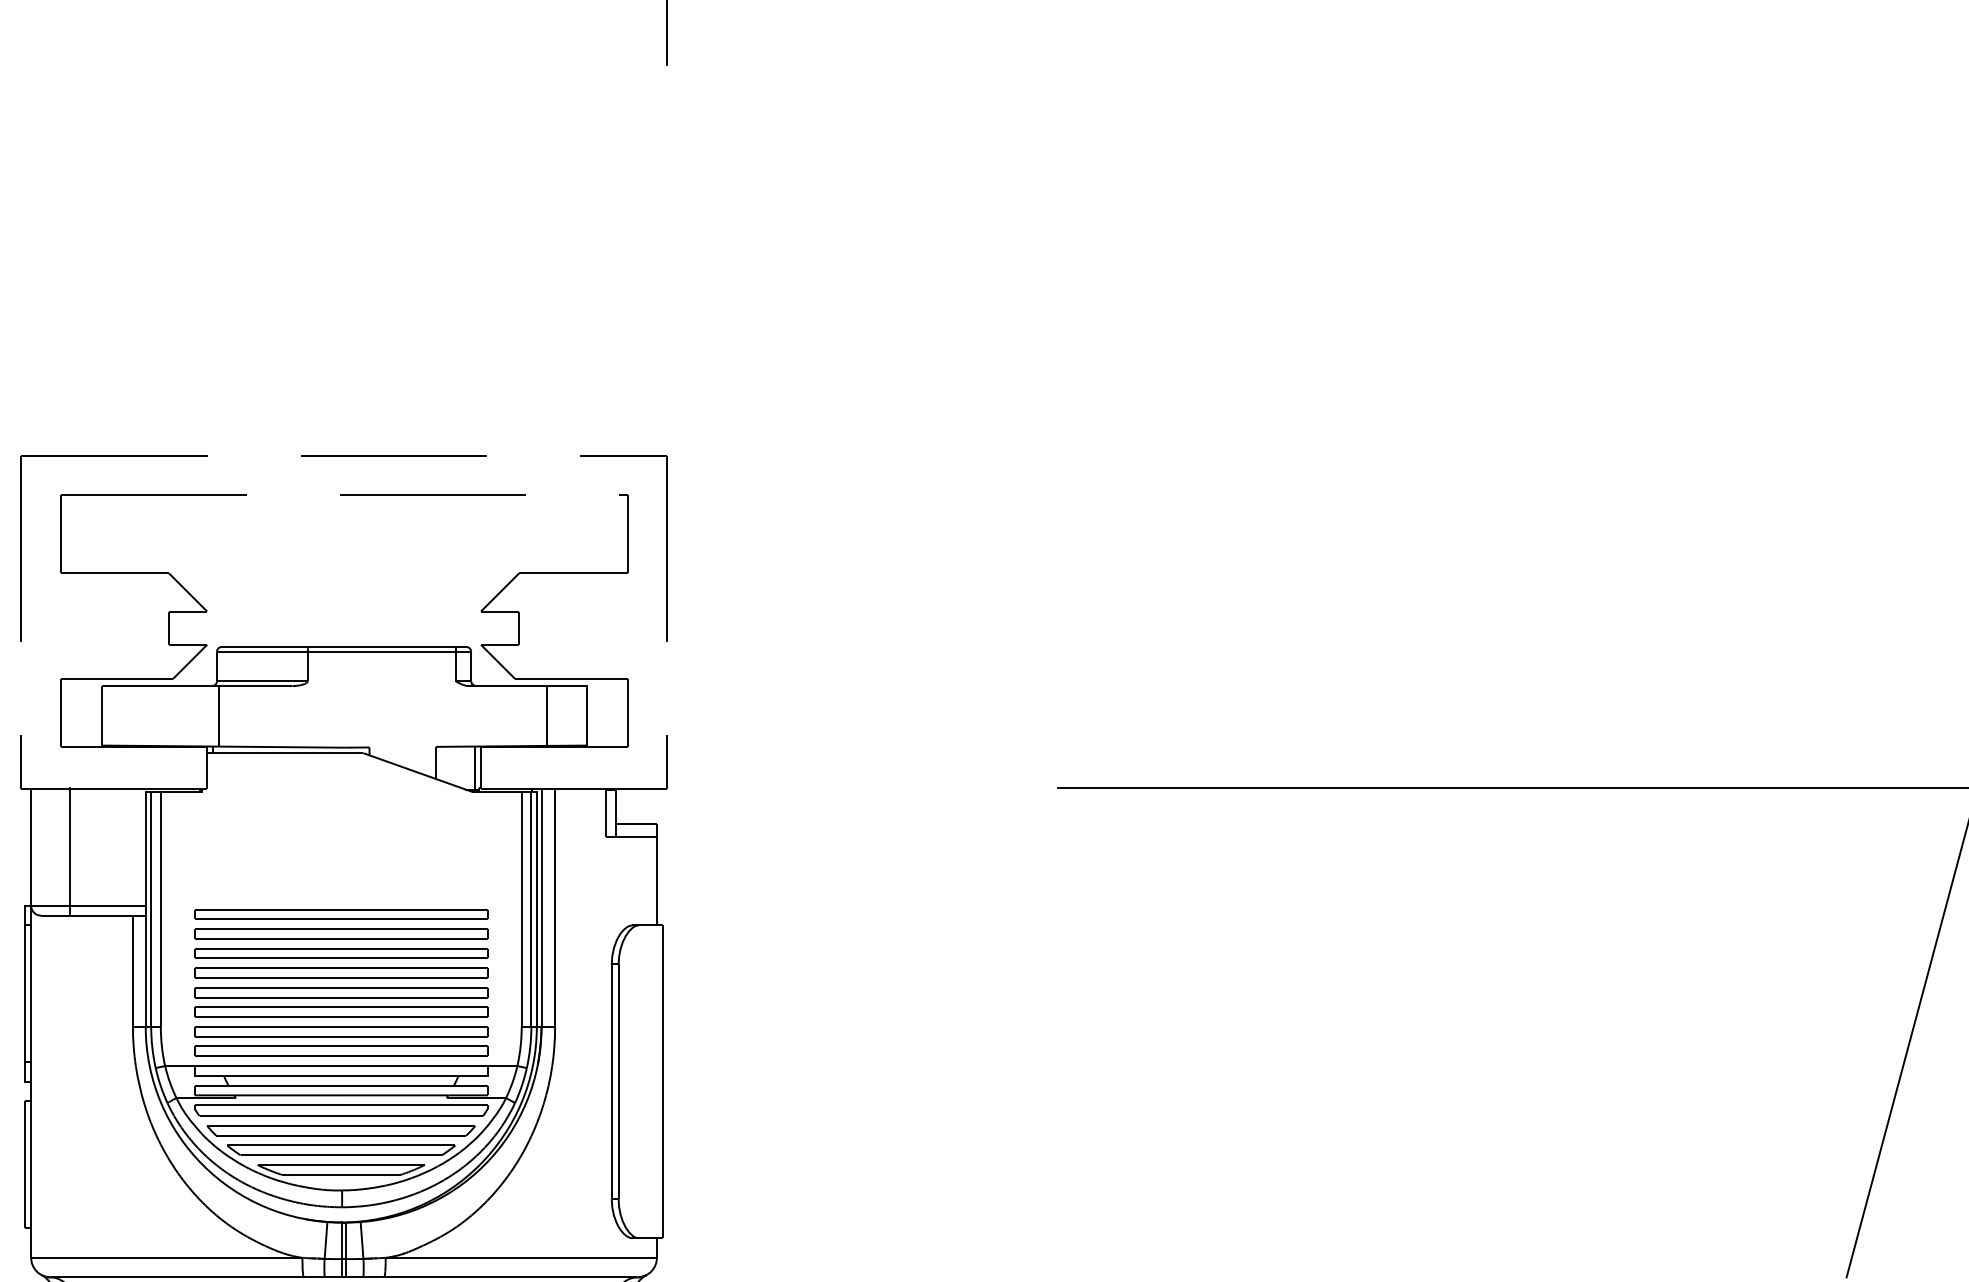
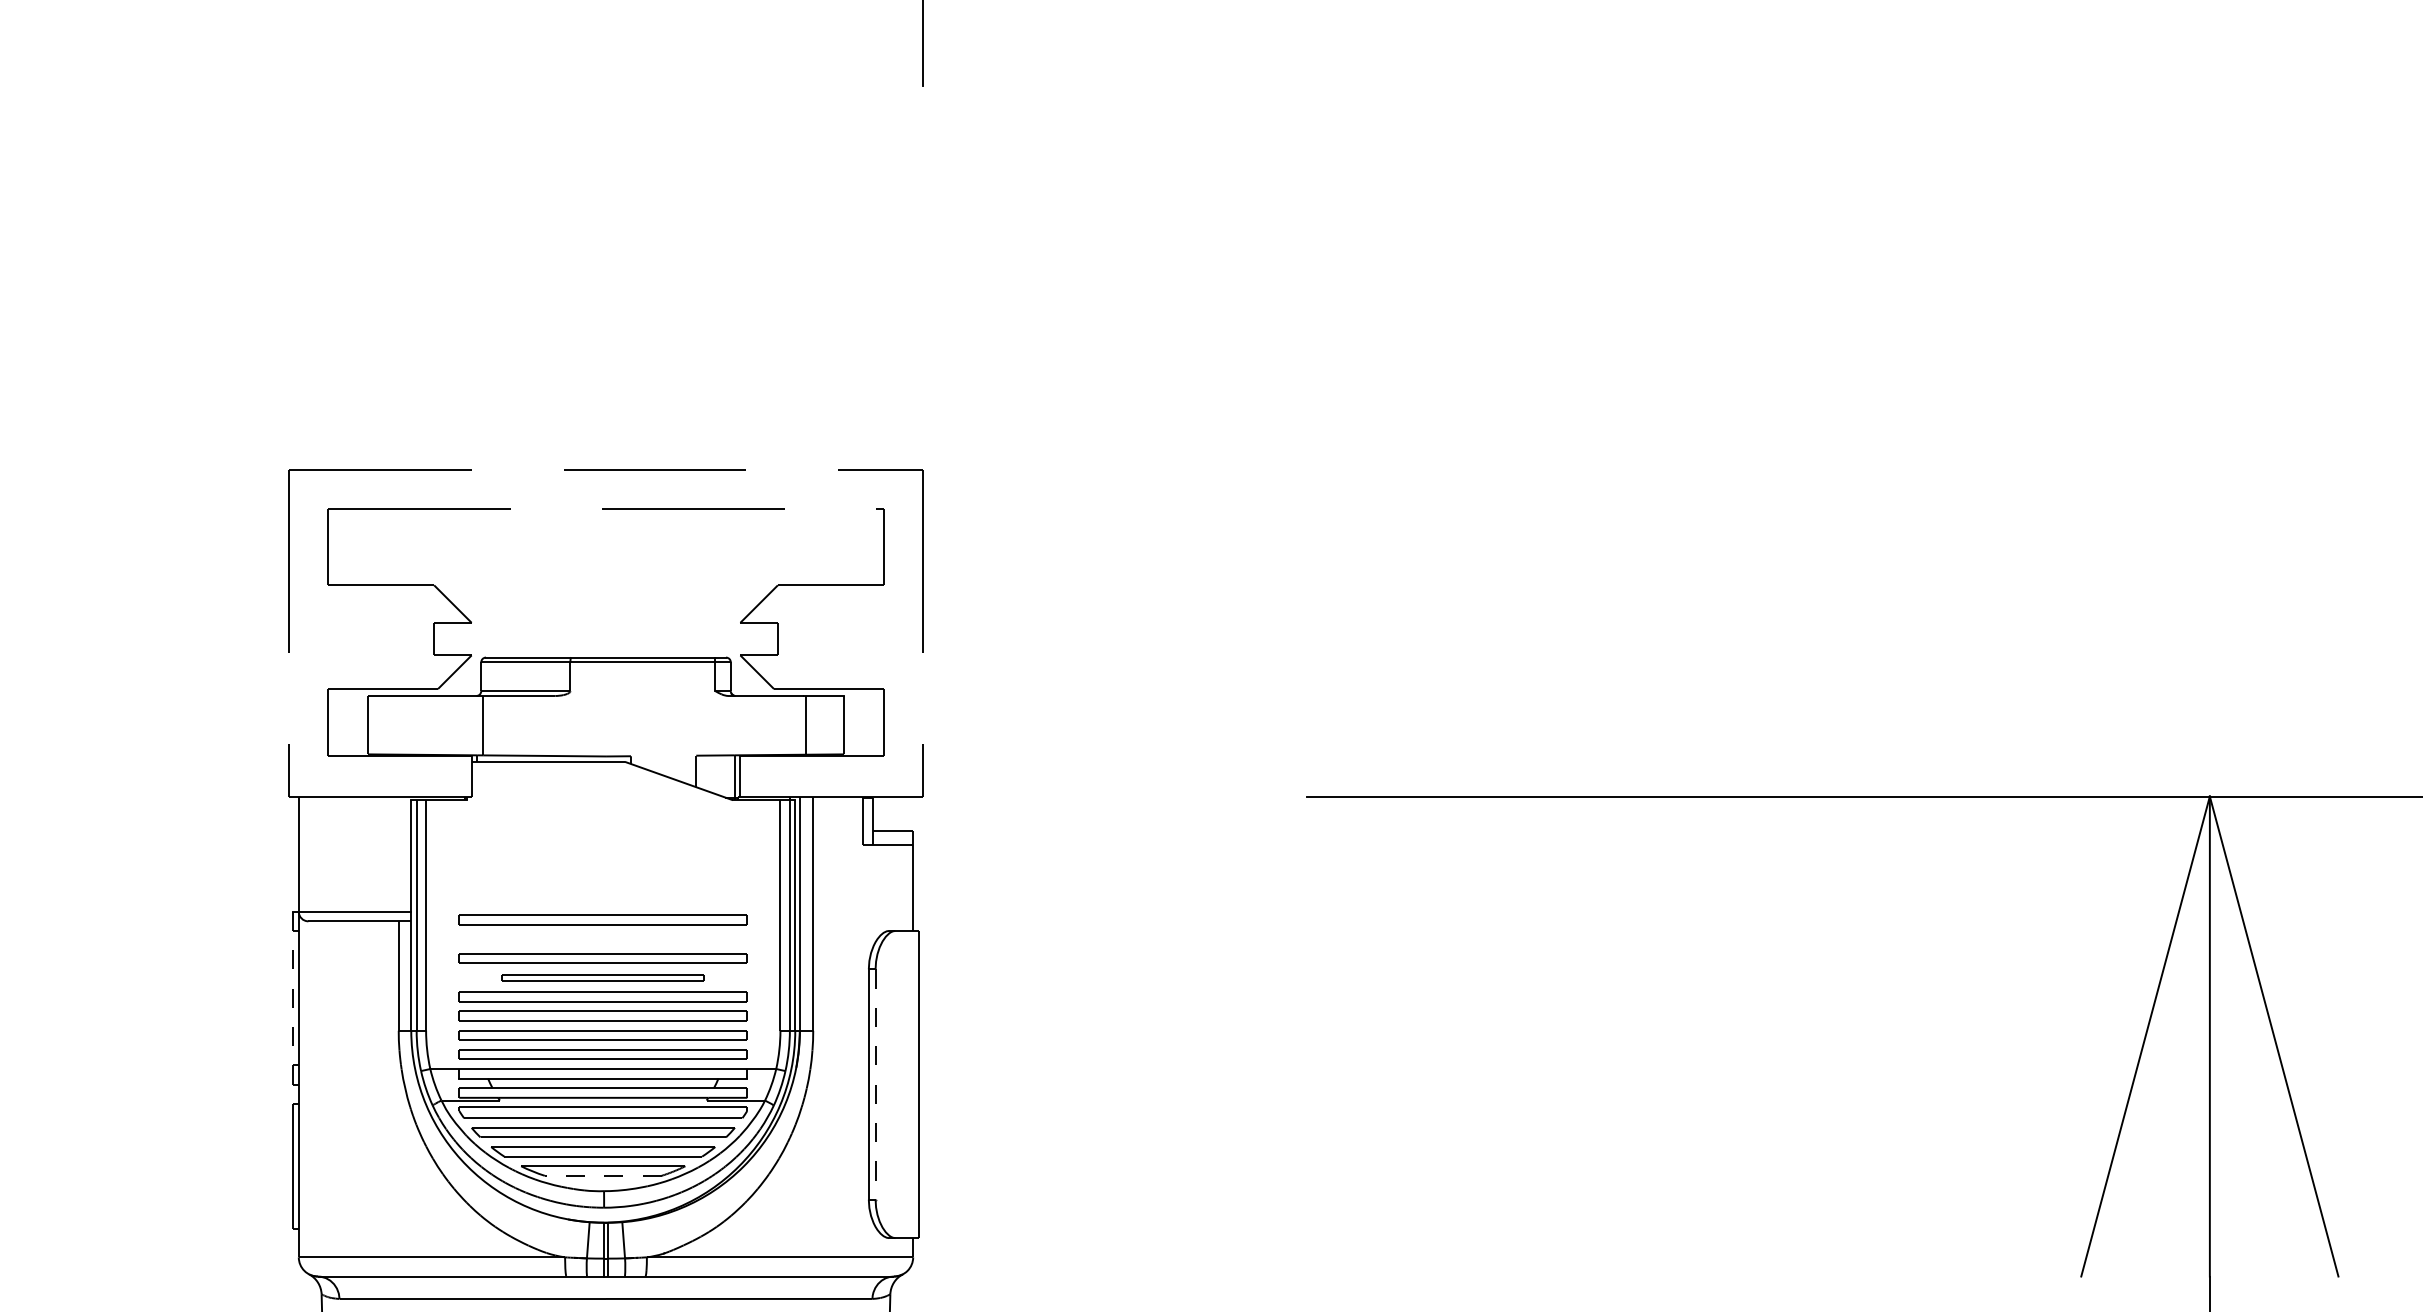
line: (70, 851) -> (337, 858), removed
part: (340, 934) -> (602, 939), removed
part: (340, 972) -> (602, 977), size x0.7
line: (25, 994) -> (293, 998), solid -> dashed
line: (618, 1082) -> (875, 1085), solid -> dashed
line: (340, 1174) -> (602, 1175), solid -> dashed

